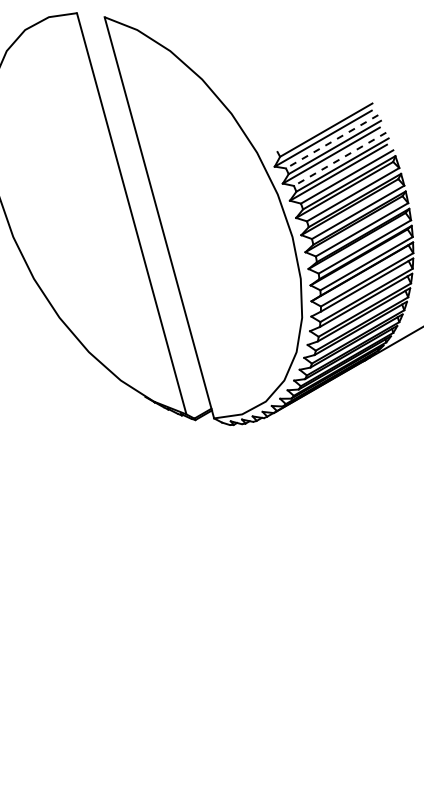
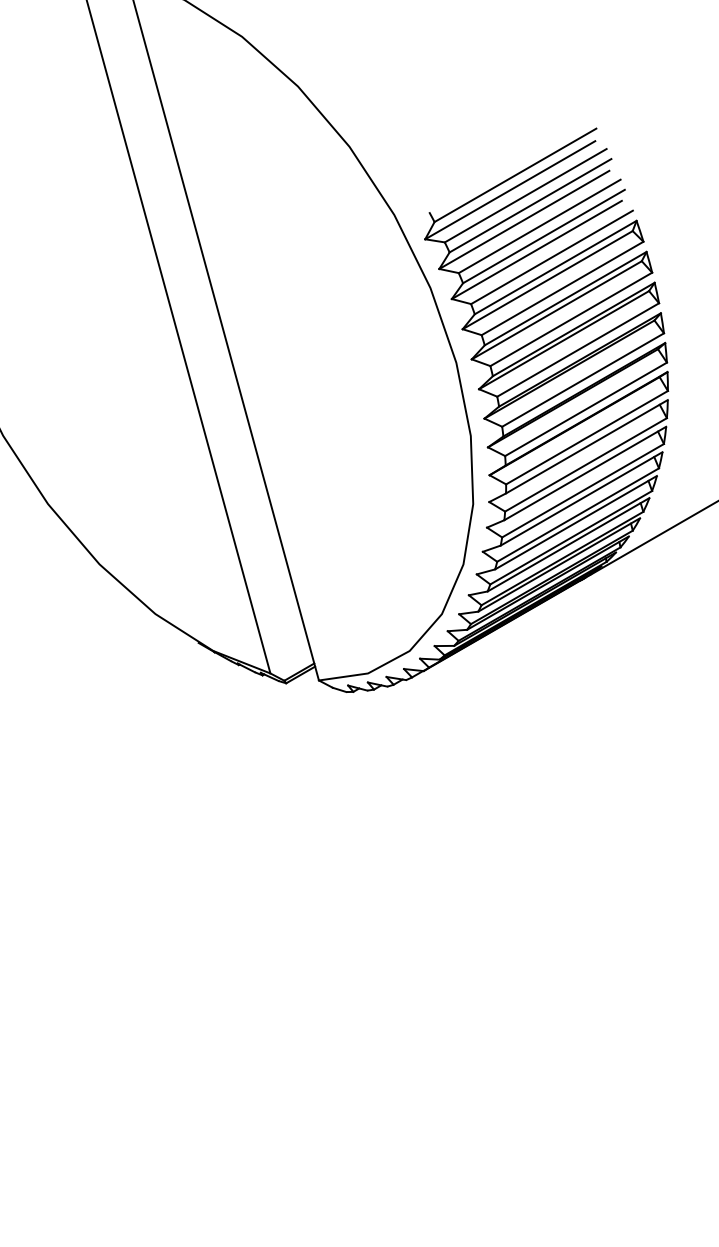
line: (331, 142) -> (524, 196), dashed -> solid
line: (339, 159) -> (538, 226), dashed -> solid

